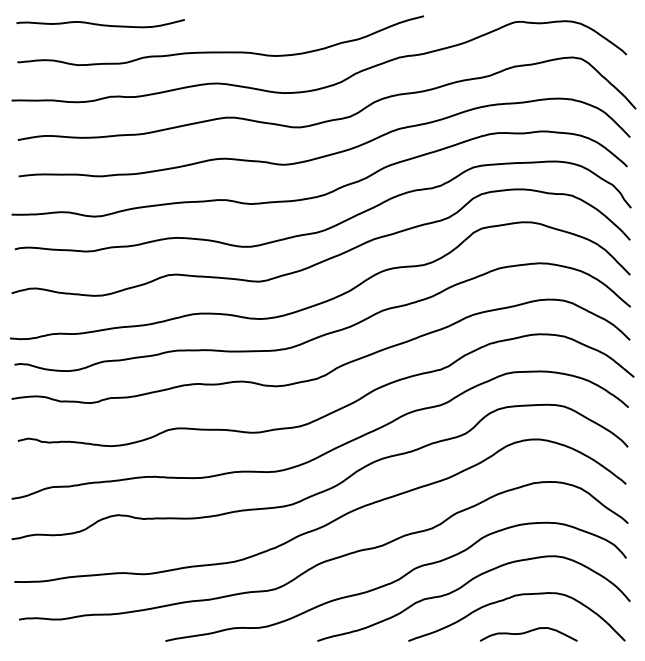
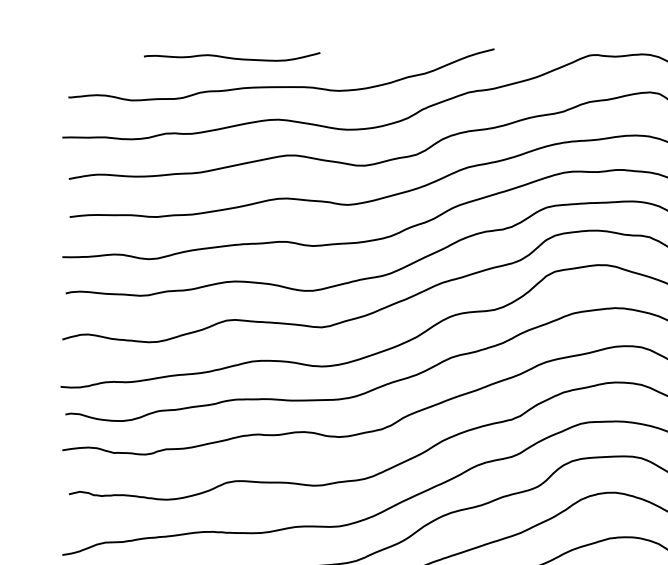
curve: (100, 24) -> (231, 57), moved

